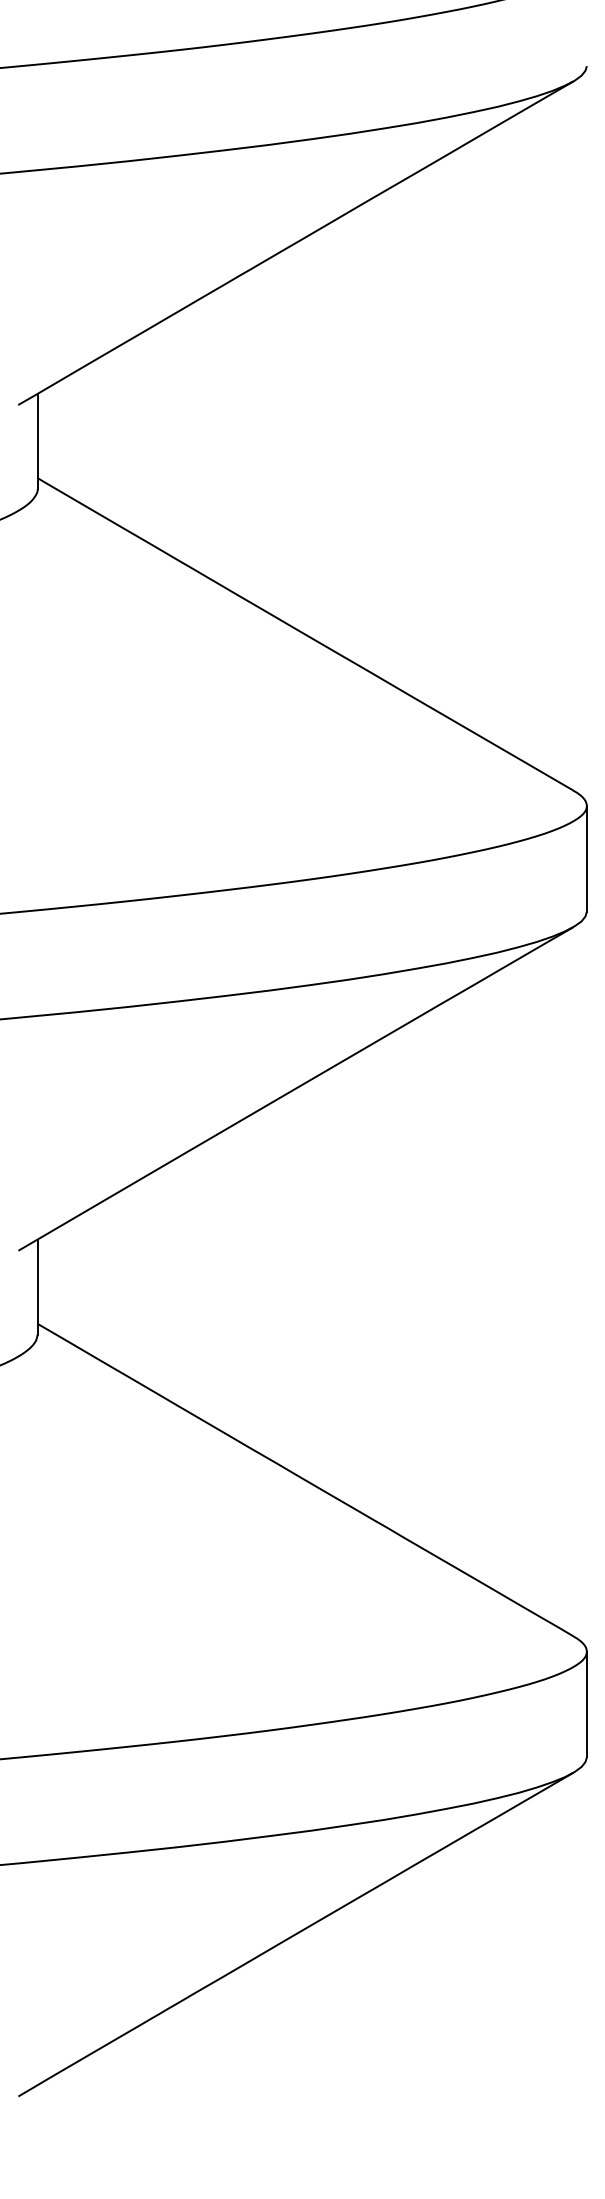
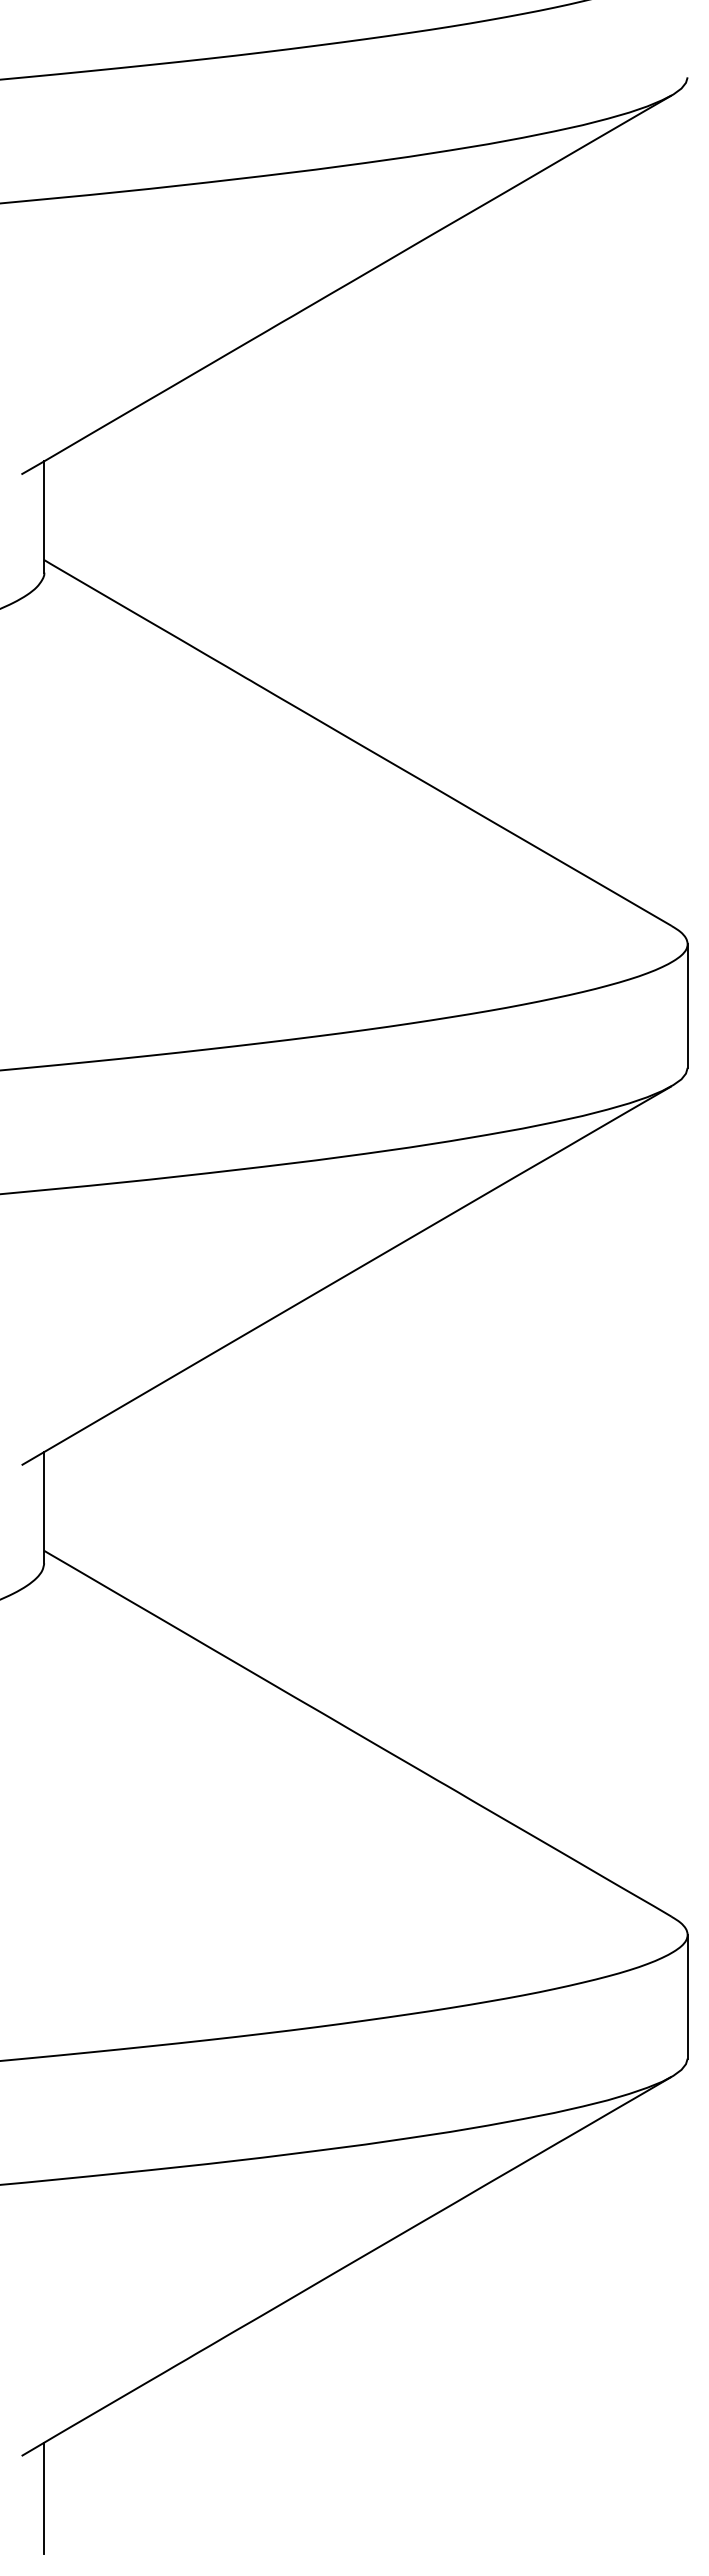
line: (37, 2131) -> (44, 2497), added

